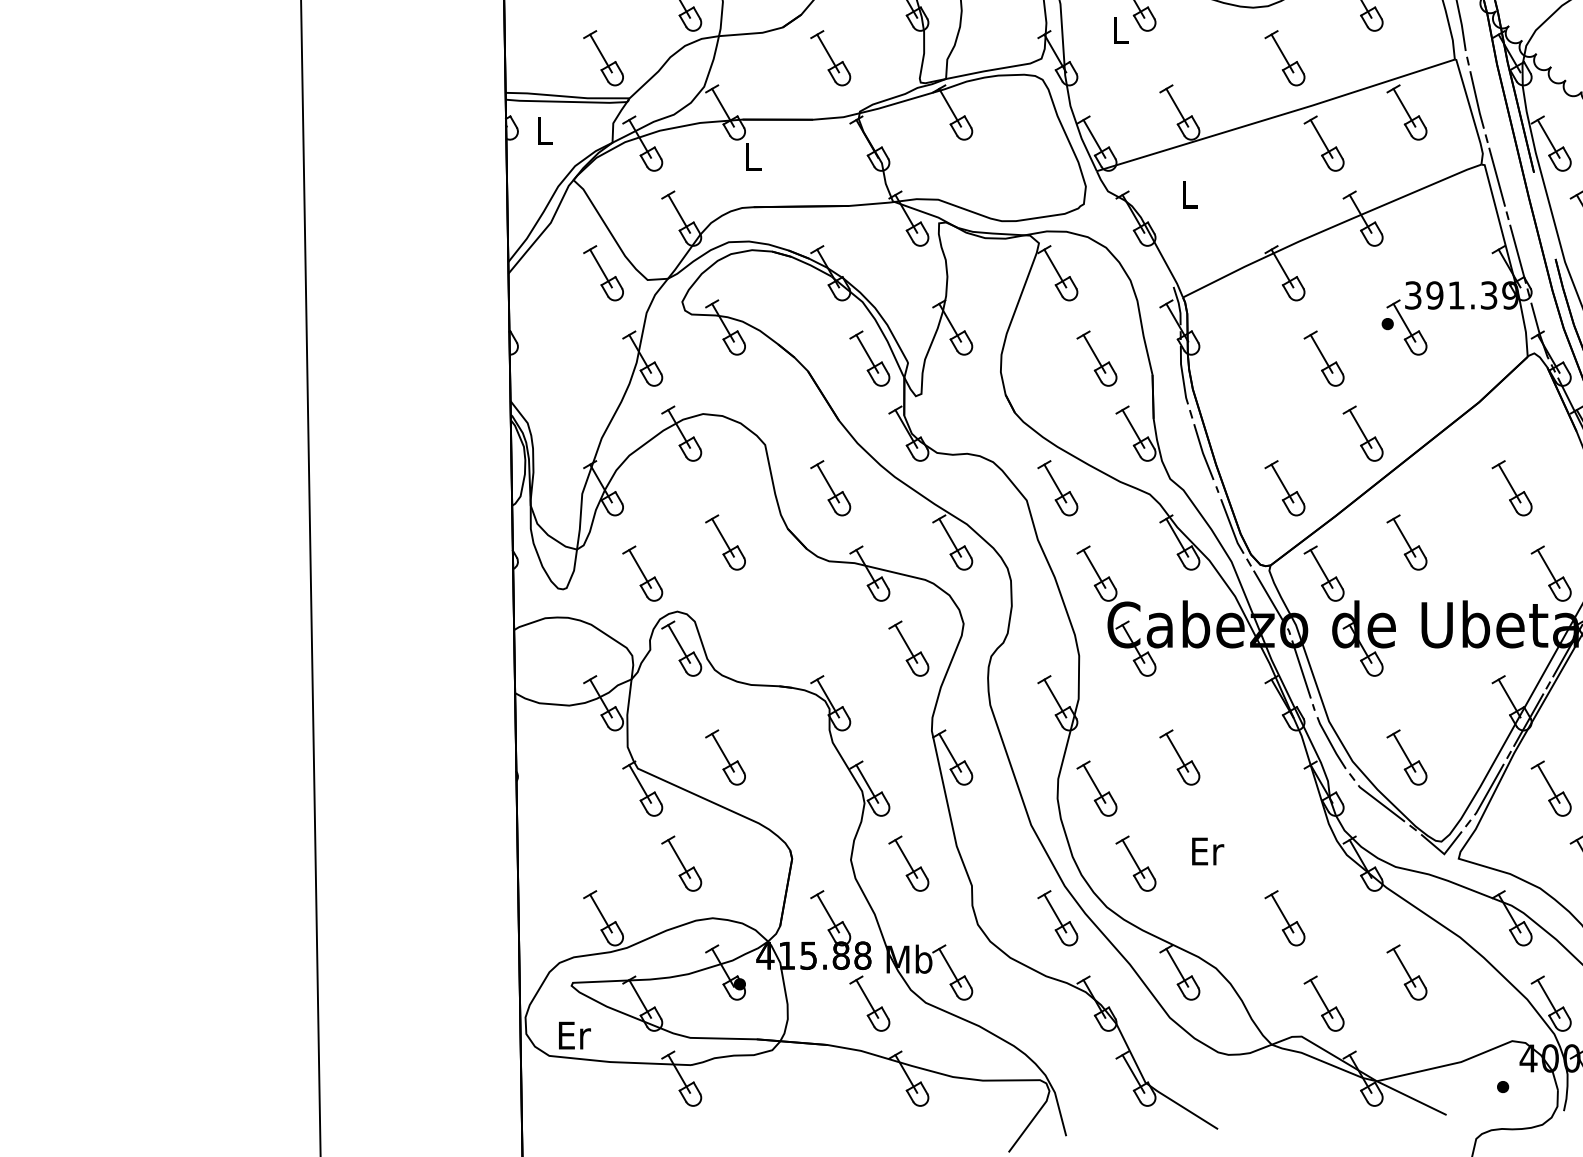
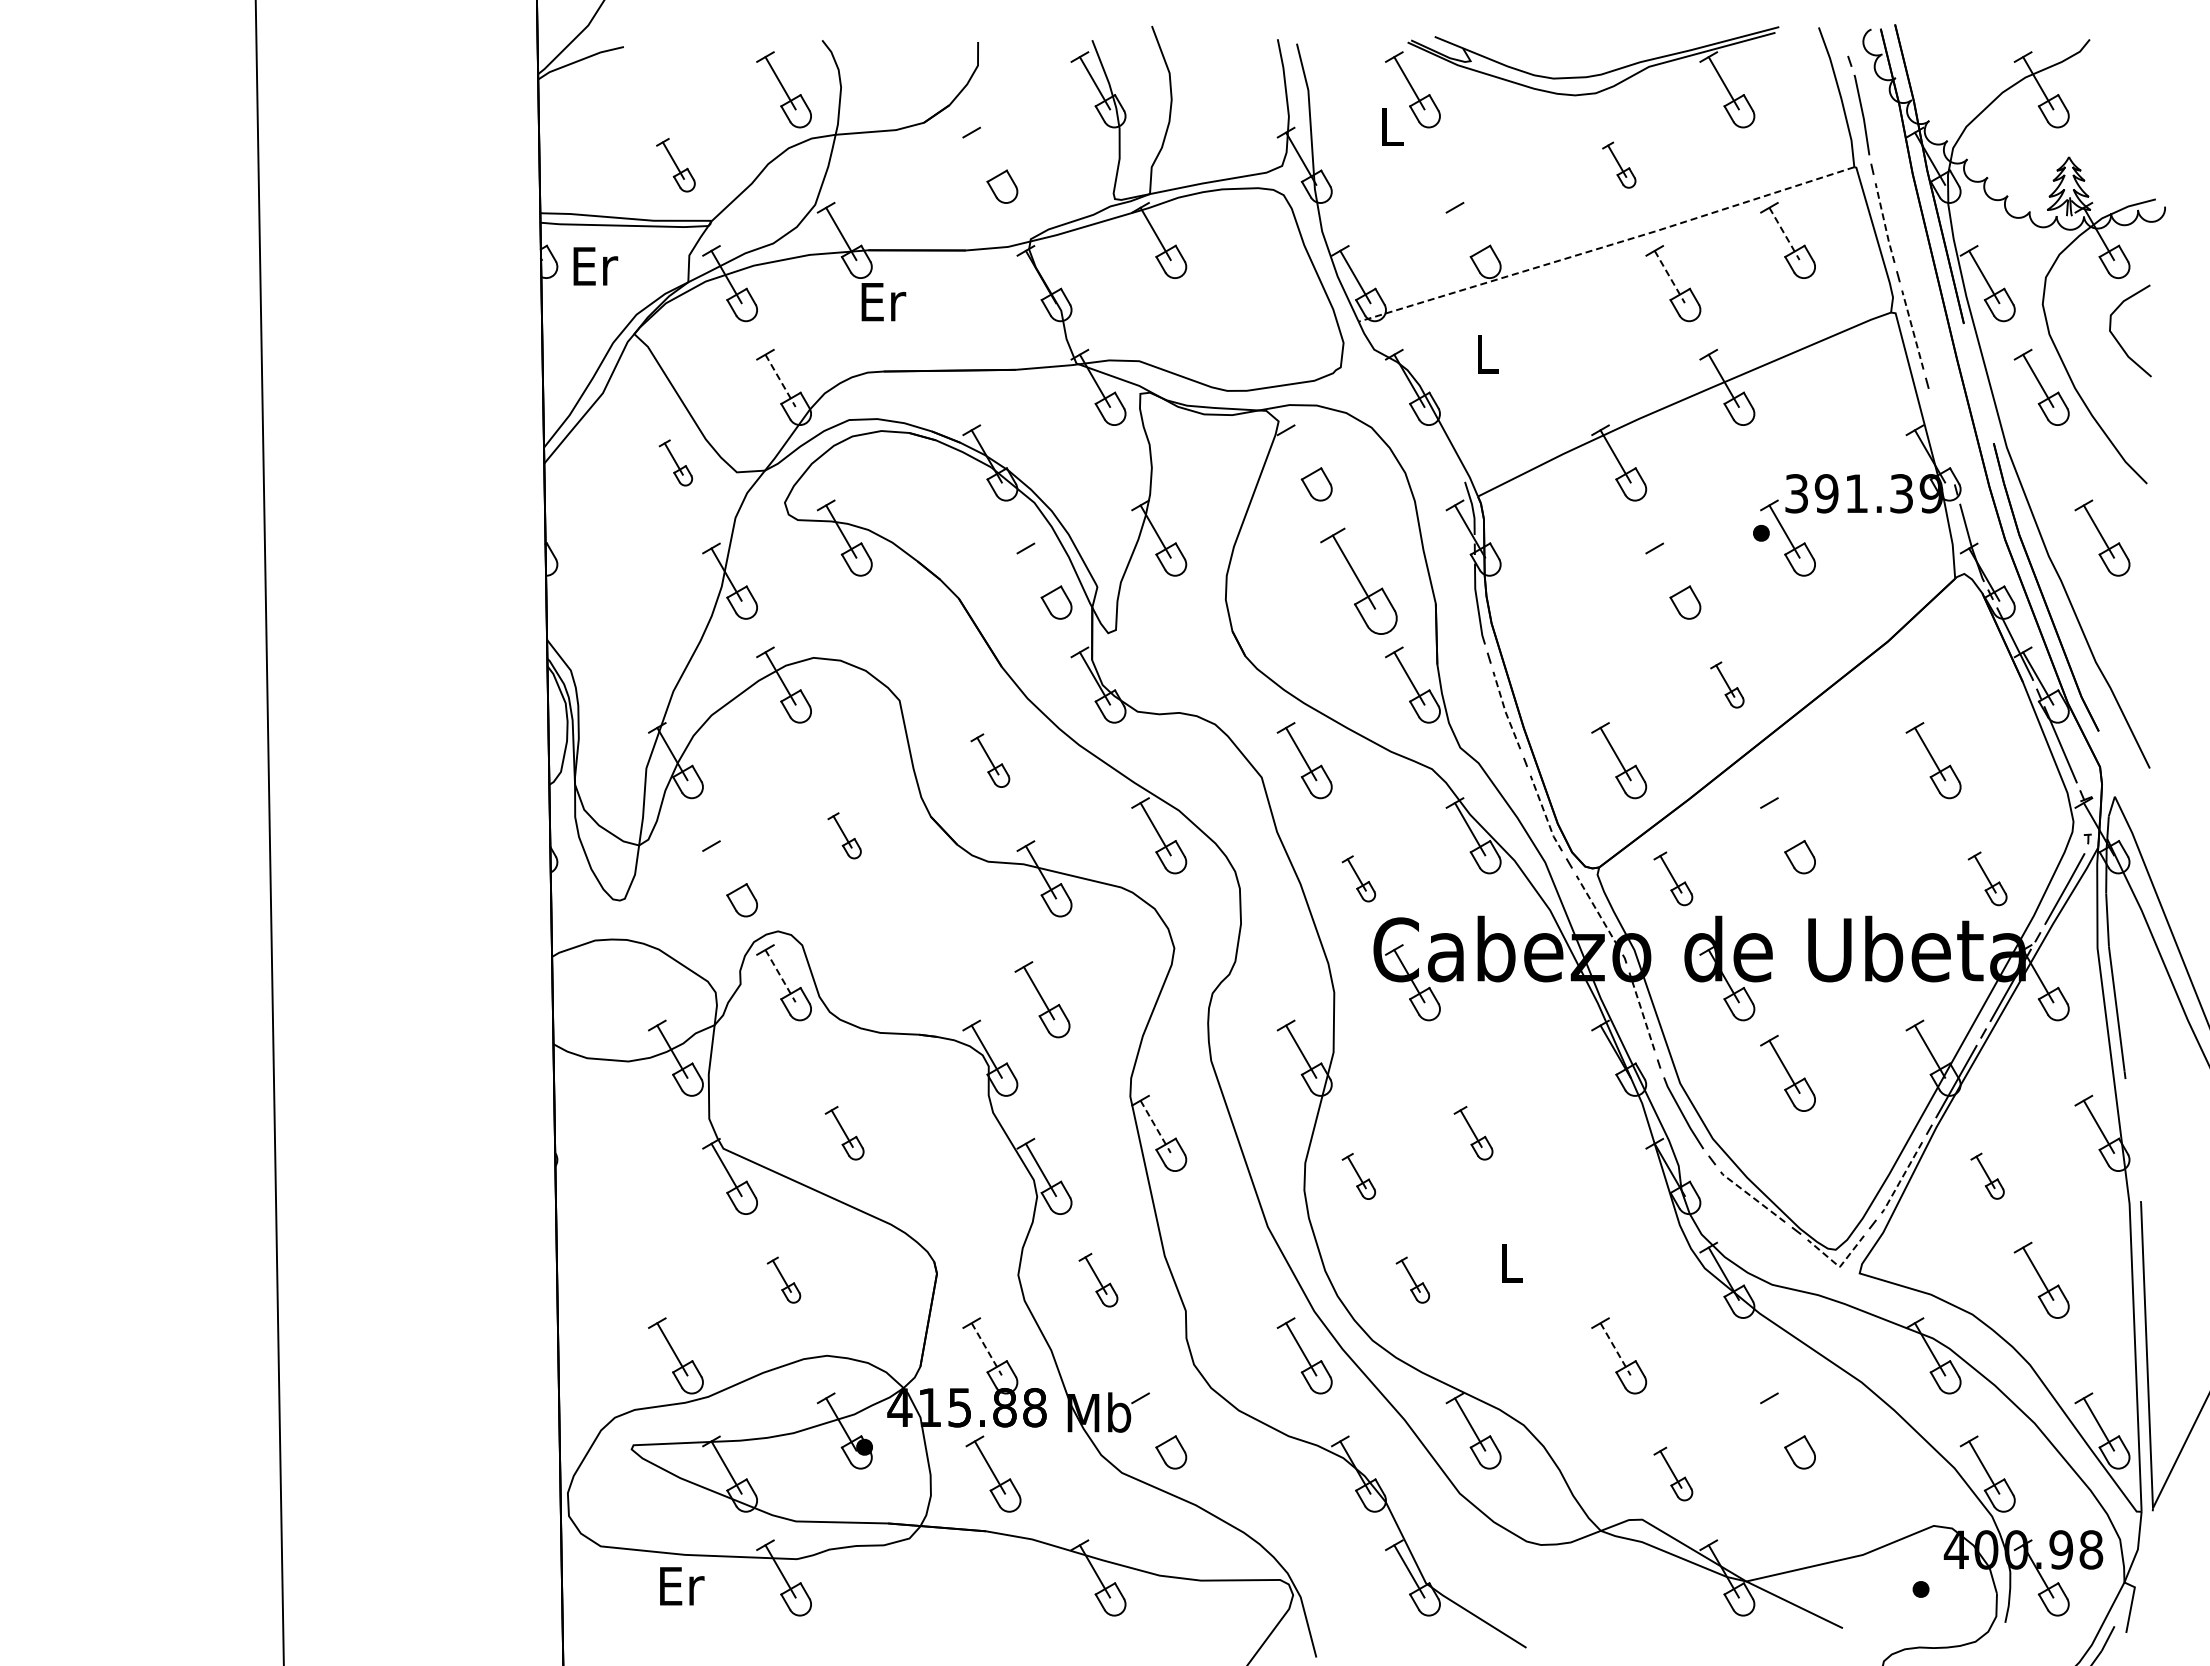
line: (827, 53) -> (986, 158), removed
part: (603, 57) -> (675, 164), size x0.7
part: (1285, 57) -> (1619, 164), size x0.6
line: (1476, 100) -> (1884, 224), solid -> dashed
line: (1177, 107) -> (1470, 233), removed
line: (1404, 108) -> (1784, 234), solid -> dashed
line: (1275, 116) -> (1606, 246), solid -> dashed
text: (545, 131) -> (595, 266), L -> Er
line: (1322, 139) -> (1670, 277), solid -> dashed
text: (753, 157) -> (883, 302), L -> Er
line: (1496, 177) -> (1912, 330), solid -> dashed
line: (679, 214) -> (780, 381), solid -> dashed
line: (1517, 254) -> (1941, 436), removed
line: (1055, 268) -> (1301, 456), removed
part: (603, 272) -> (675, 462), size x0.6
line: (866, 353) -> (1040, 574), removed
line: (1321, 353) -> (1669, 574), removed
part: (1096, 358) -> (1358, 580), size x1.4
part: (1363, 433) -> (1727, 684), size x0.6
line: (1202, 452) -> (1505, 711), solid -> dashed
part: (830, 488) -> (990, 760), size x0.7
line: (1231, 527) -> (1545, 814), solid -> dashed
line: (1404, 538) -> (1784, 829), removed
part: (725, 542) -> (844, 835), size x0.6
line: (640, 569) -> (726, 872), removed
part: (1096, 573) -> (1358, 878), size x0.6
part: (1324, 573) -> (1673, 878), size x0.7
part: (1551, 573) -> (1987, 878), size x0.7
line: (1269, 597) -> (1597, 911), solid -> dashed
line: (679, 644) -> (780, 976), solid -> dashed
part: (908, 648) -> (1042, 999), moved
line: (1301, 669) -> (1642, 1011), solid -> dashed
line: (950, 753) -> (1155, 1127), solid -> dashed
part: (725, 756) -> (844, 1132), size x0.7
part: (1179, 756) -> (1473, 1132), size x0.7
part: (1406, 757) -> (1787, 1073), moved
part: (1551, 787) -> (1987, 1175), size x0.6
part: (1096, 788) -> (1358, 1176), size x0.6
line: (1488, 790) -> (1901, 1178), solid -> dashed
line: (1381, 803) -> (1752, 1196), solid -> dashed
text: (1207, 851) -> (1512, 1263), Er -> L
line: (1444, 853) -> (1839, 1266), solid -> dashed
part: (681, 863) -> (783, 1279), size x0.6
part: (908, 863) -> (1098, 1279), size x0.7
part: (1135, 863) -> (1412, 1279), size x0.6
line: (828, 913) -> (987, 1349), solid -> dashed
line: (1282, 913) -> (1615, 1349), solid -> dashed
line: (950, 967) -> (1155, 1424), removed
line: (1404, 967) -> (1784, 1424), removed
part: (869, 1003) -> (993, 1473), moved
part: (1324, 1003) -> (1673, 1473), size x0.7
text: (575, 1035) -> (682, 1586), moved

